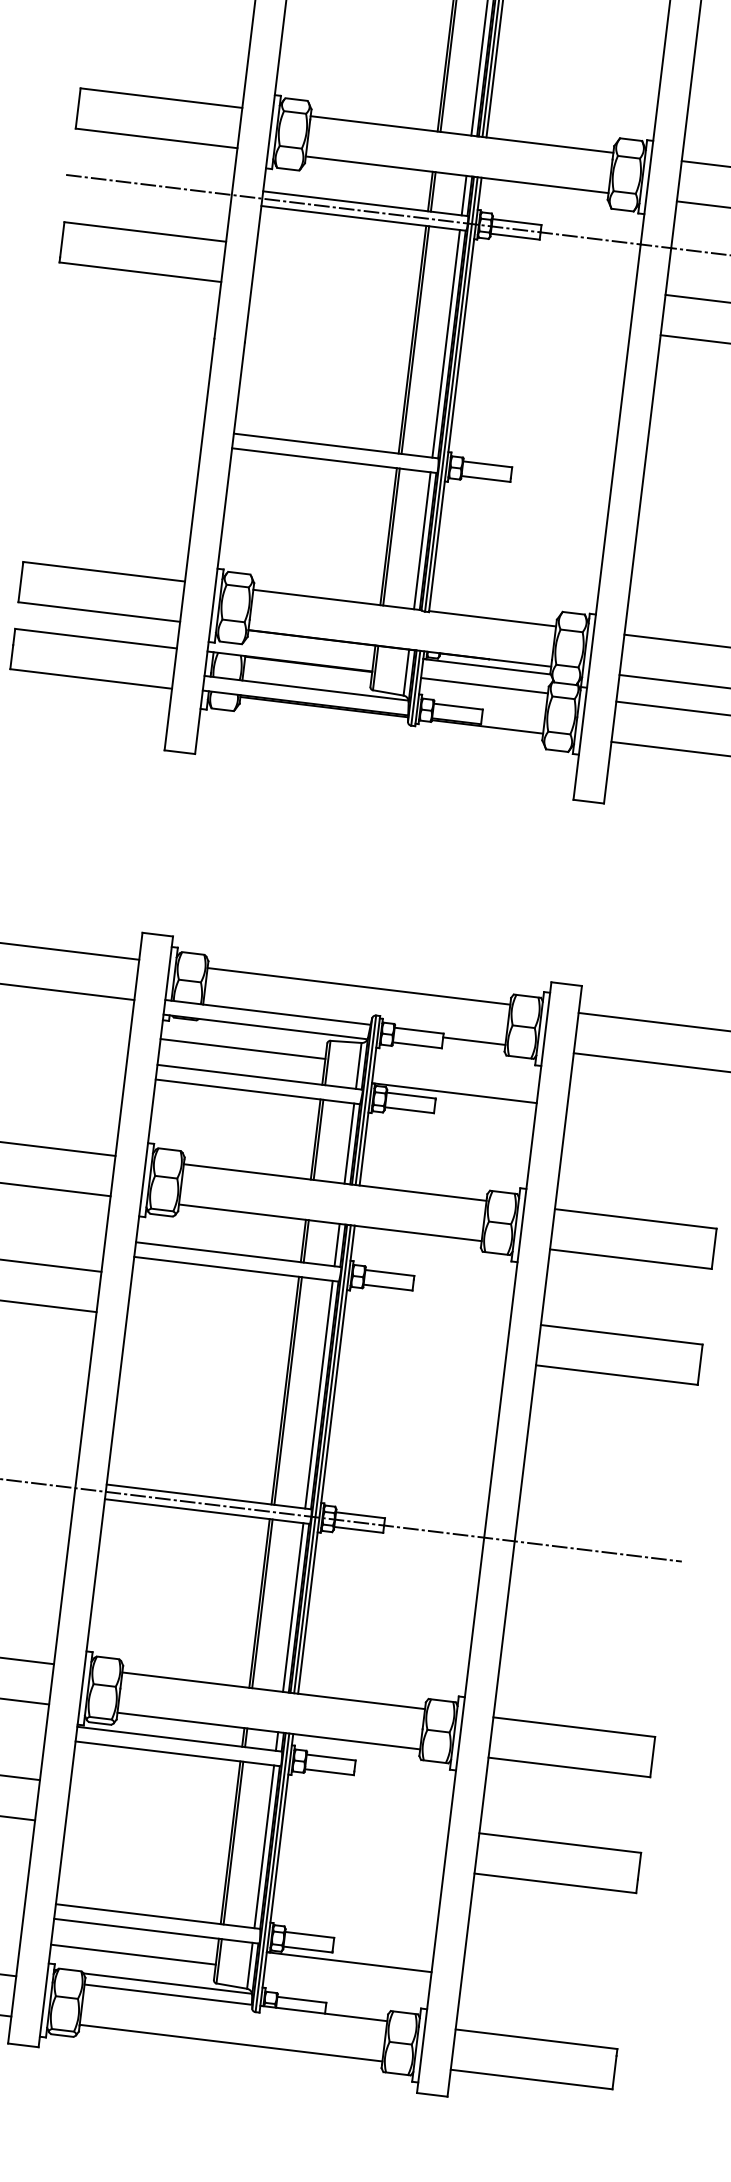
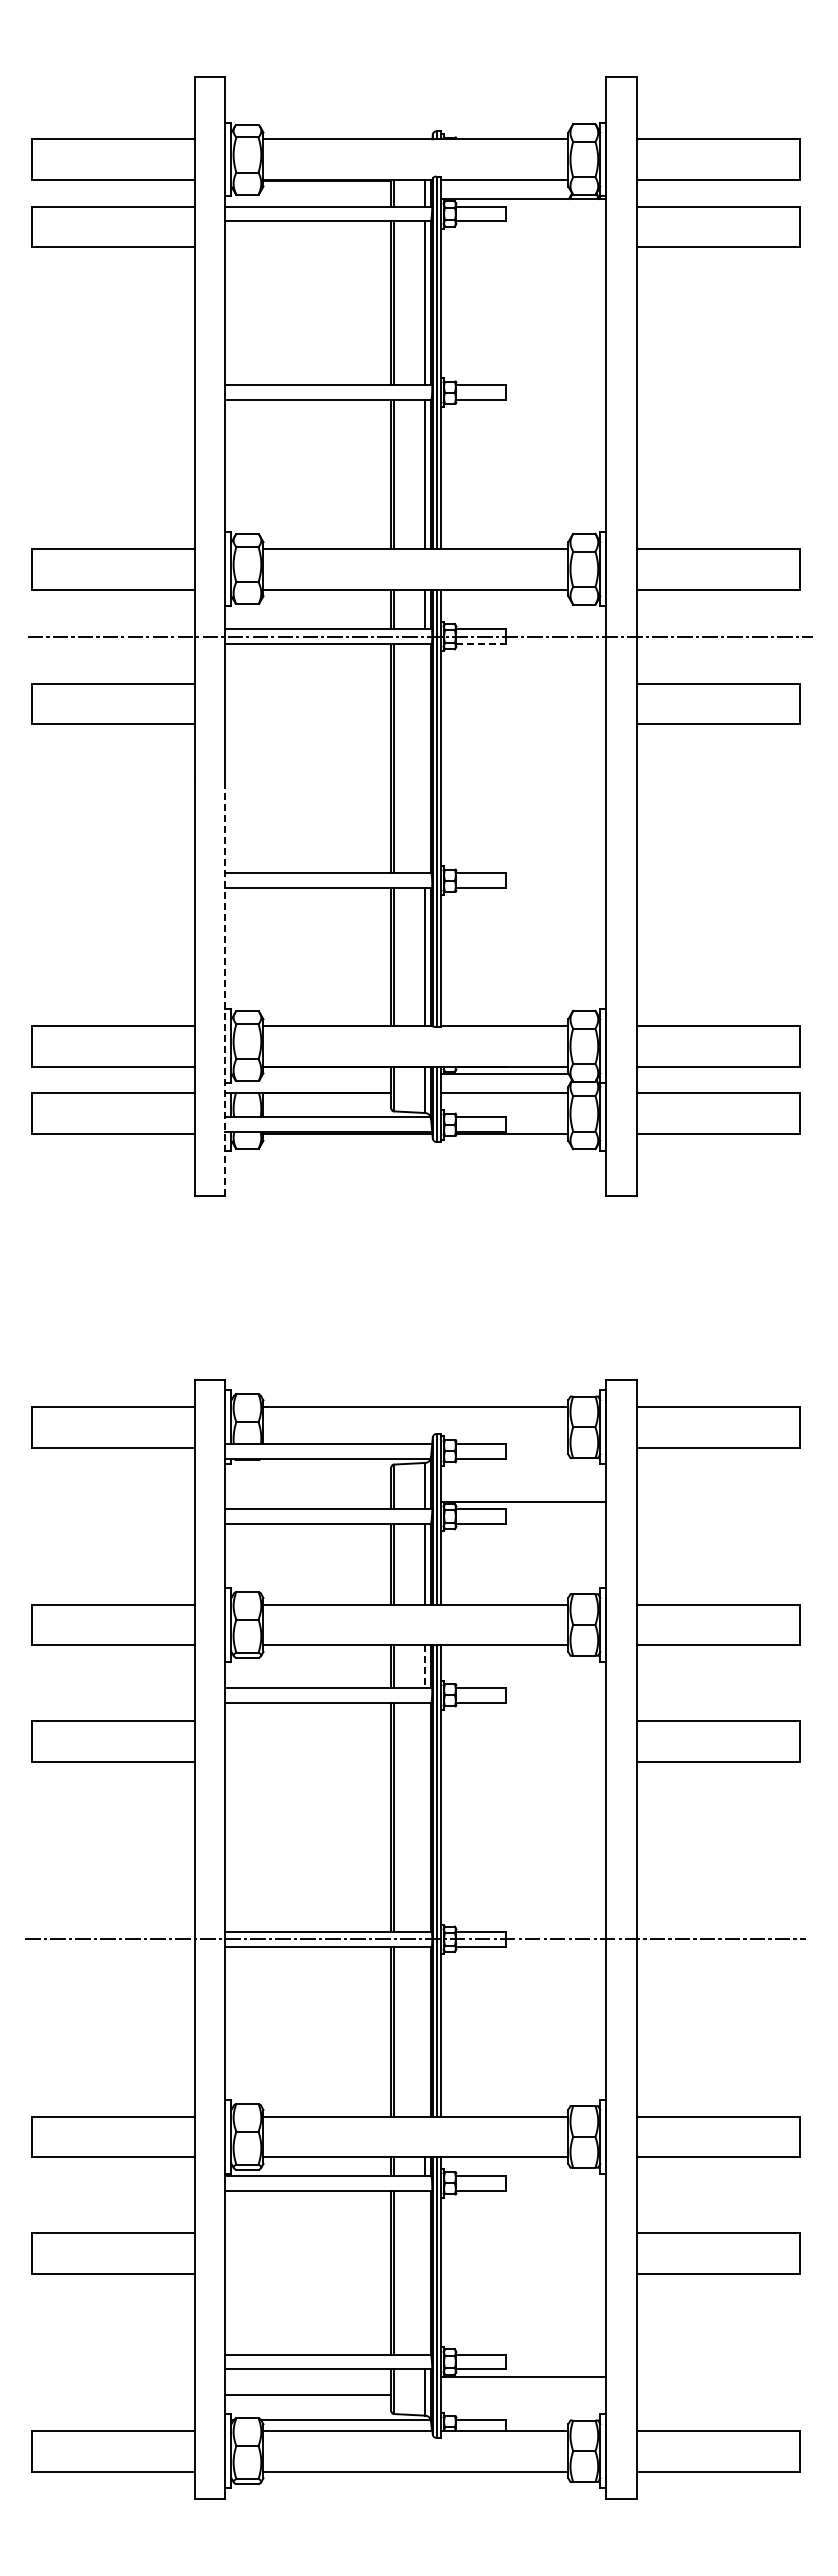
line: (515, 237) -> (481, 644), solid -> dashed
line: (446, 343) -> (425, 758), removed
line: (220, 547) -> (225, 988), solid -> dashed
line: (473, 1041) -> (536, 1447), removed
line: (243, 1049) -> (308, 1483), removed
line: (337, 1246) -> (425, 1667), solid -> dashed
line: (319, 1393) -> (425, 1816), removed
line: (293, 1607) -> (425, 2031), removed
line: (264, 1846) -> (425, 2272), removed

